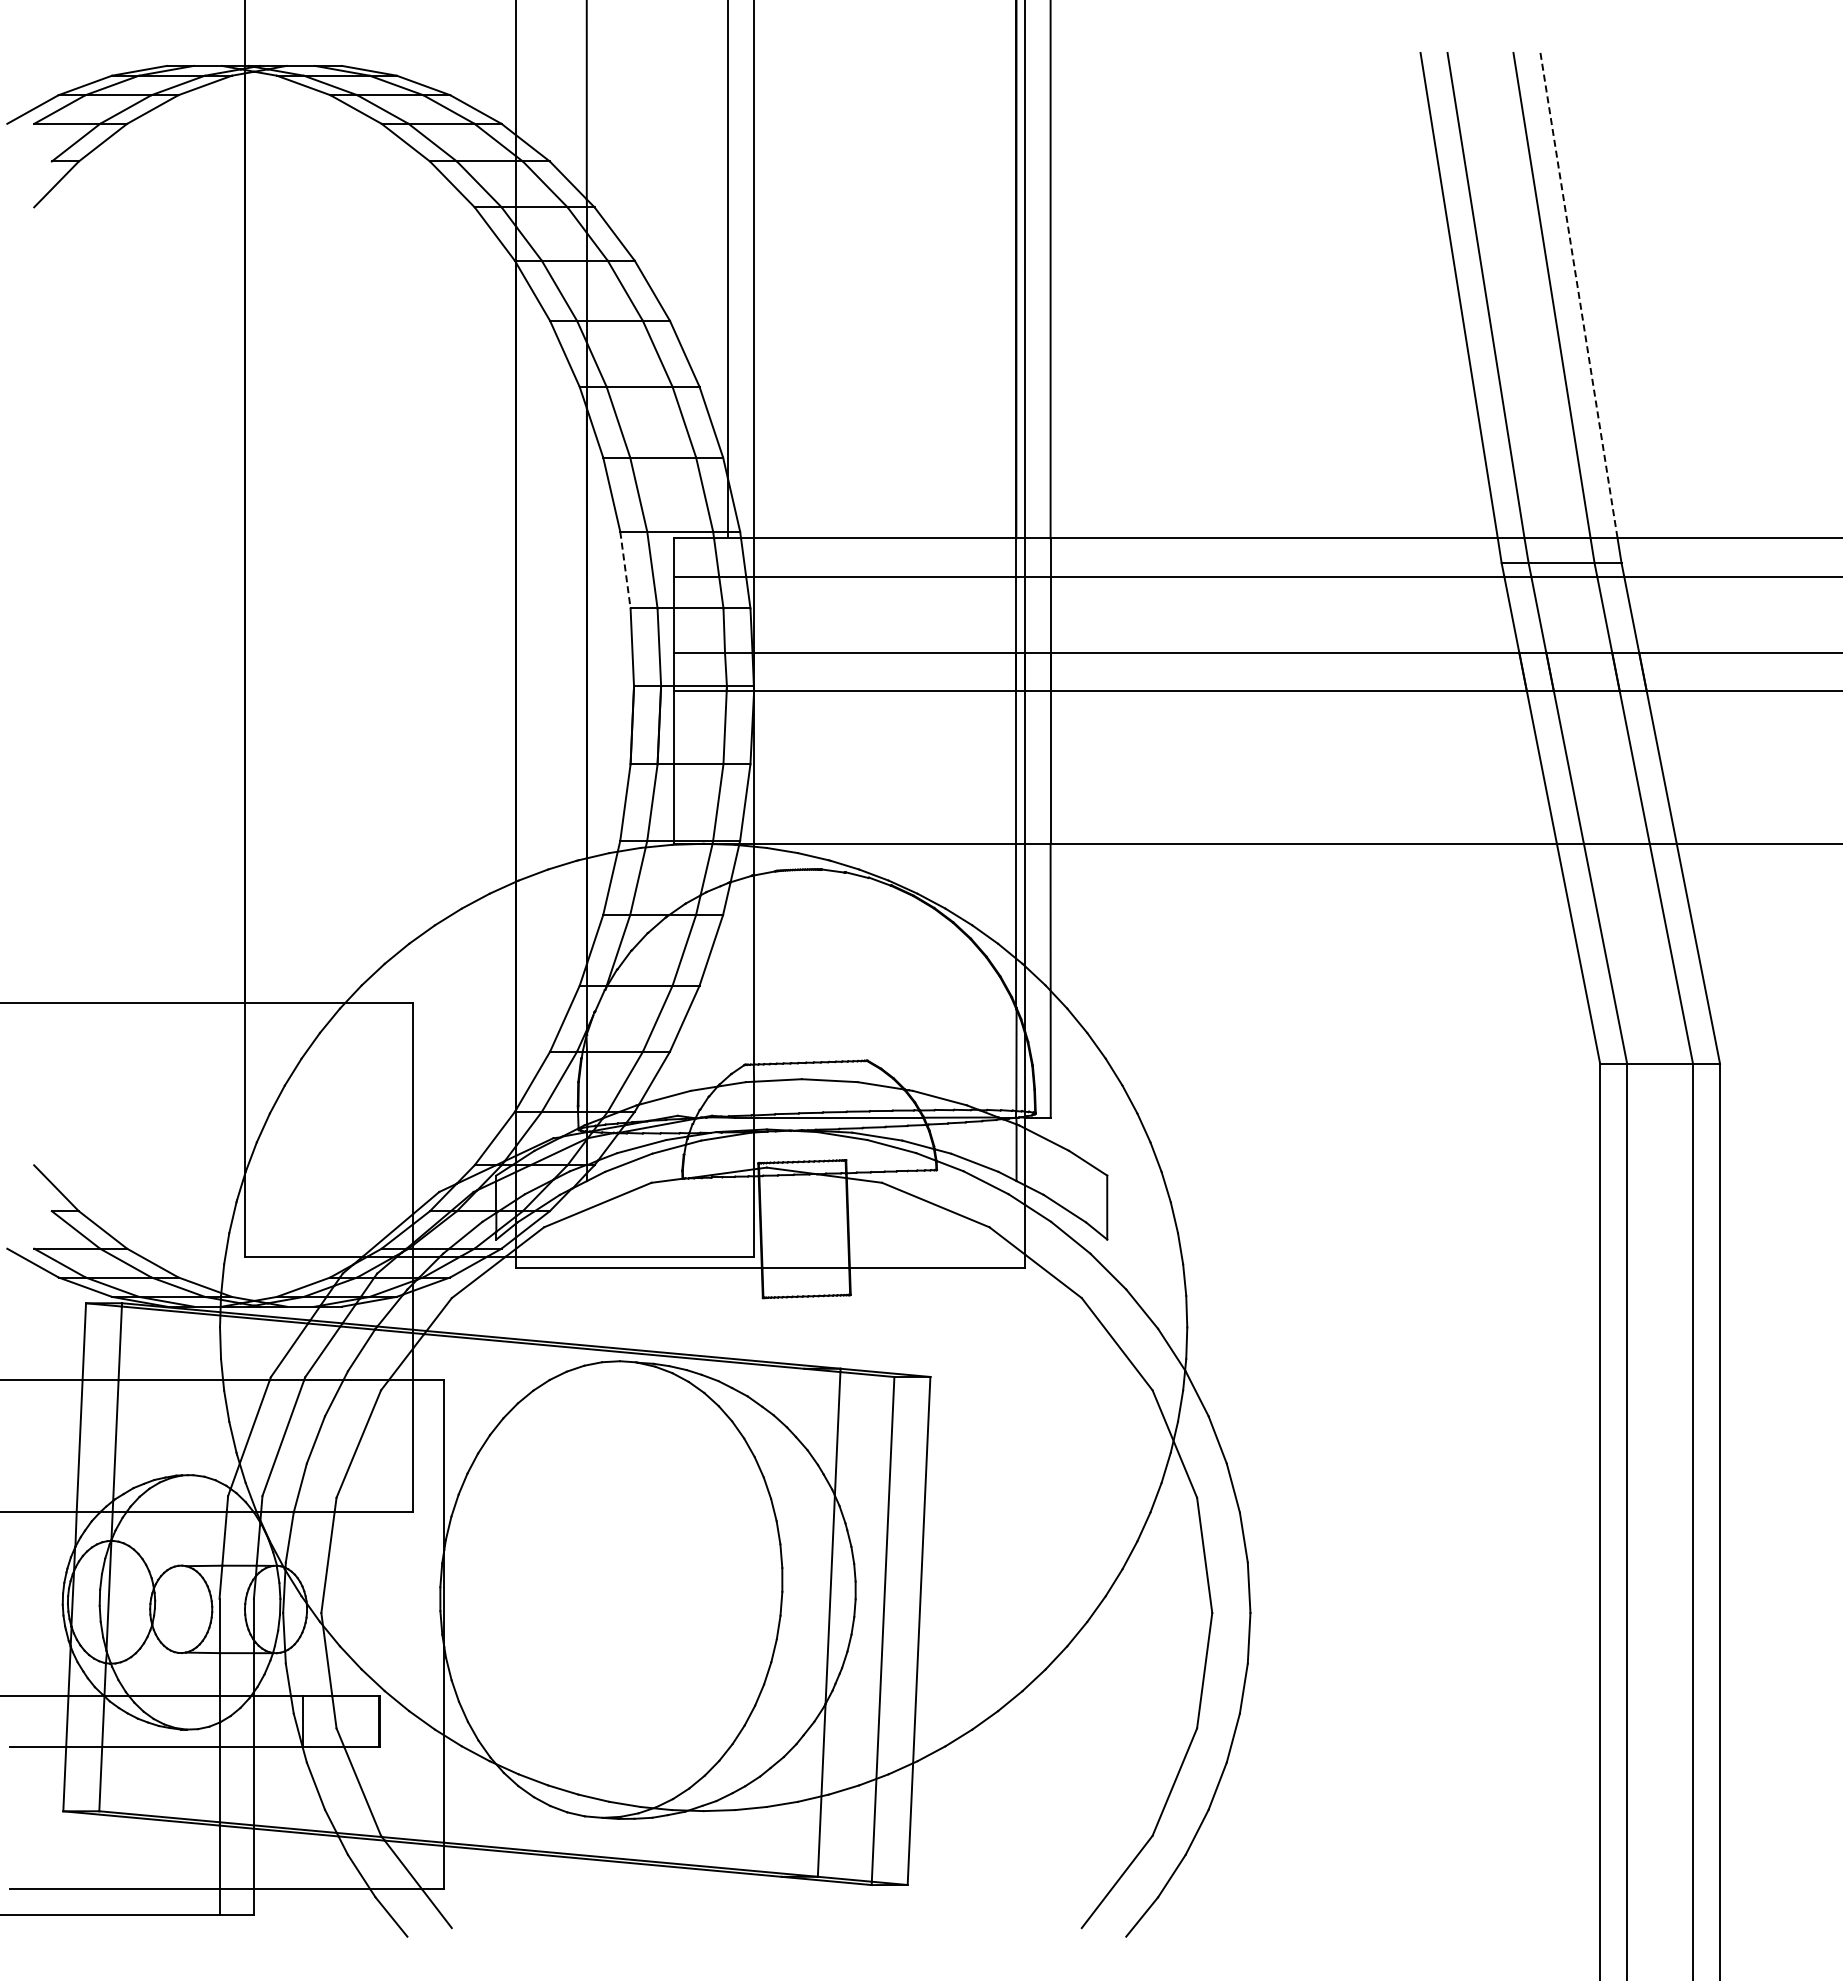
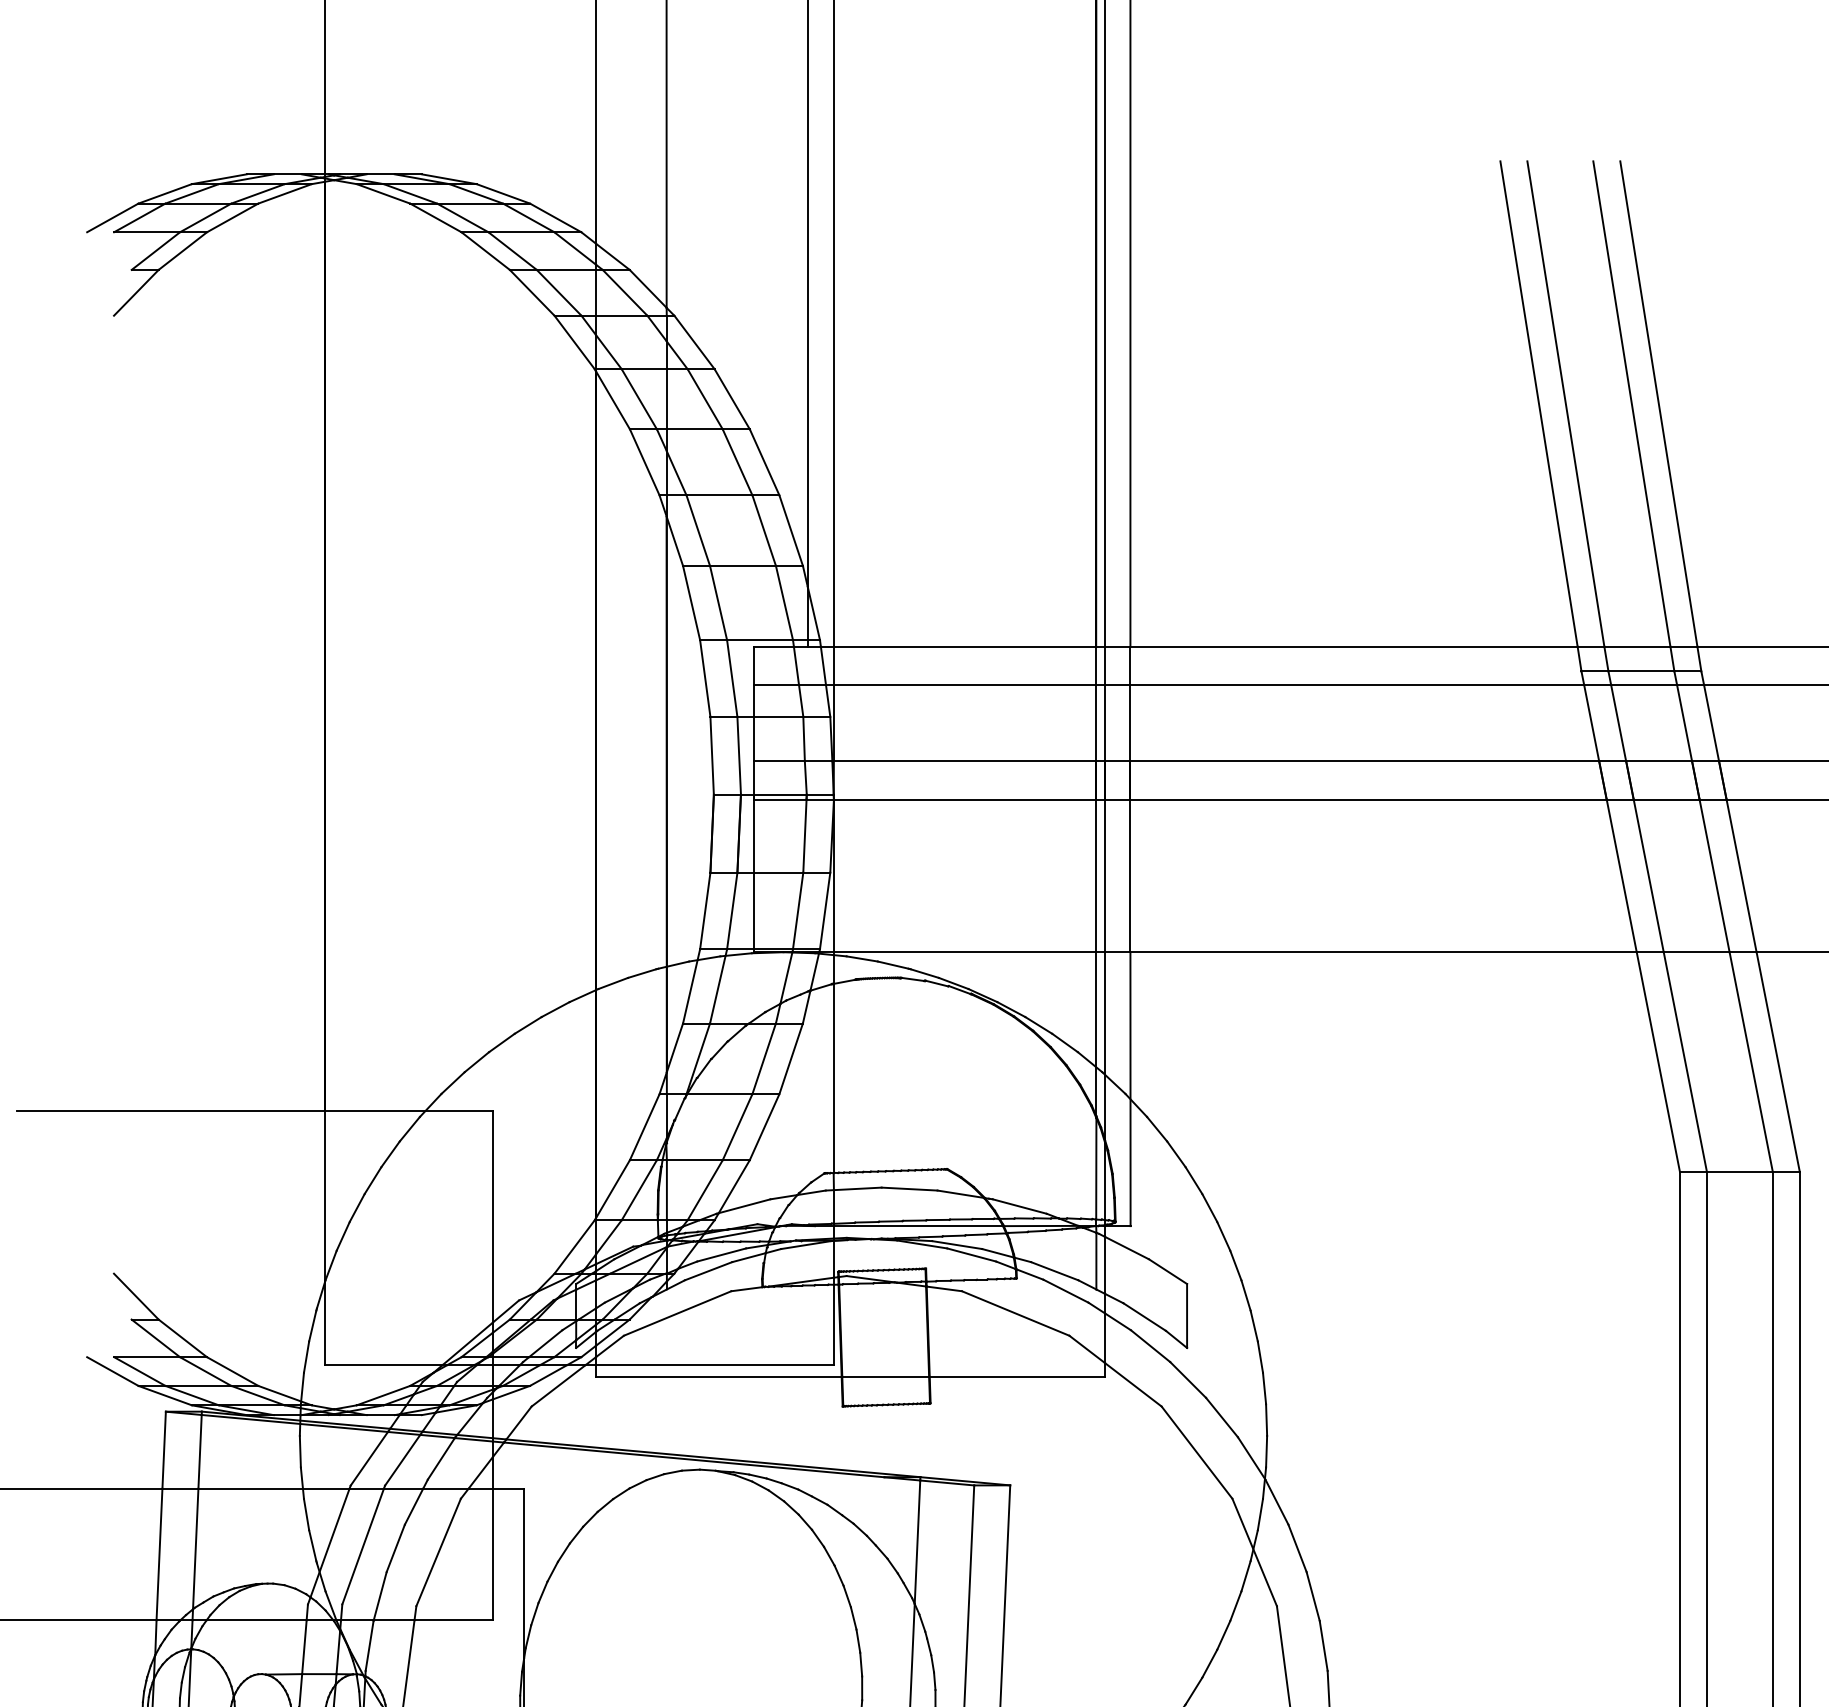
line: (1579, 295) -> (1659, 403), dashed -> solid
line: (625, 570) -> (705, 678), dashed -> solid

